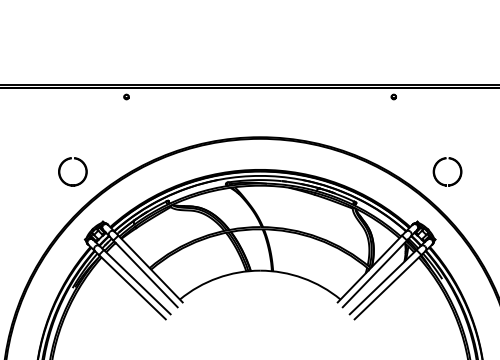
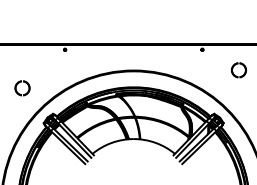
part: (72, 172) -> (22, 88), moved
part: (446, 172) -> (238, 70), moved

